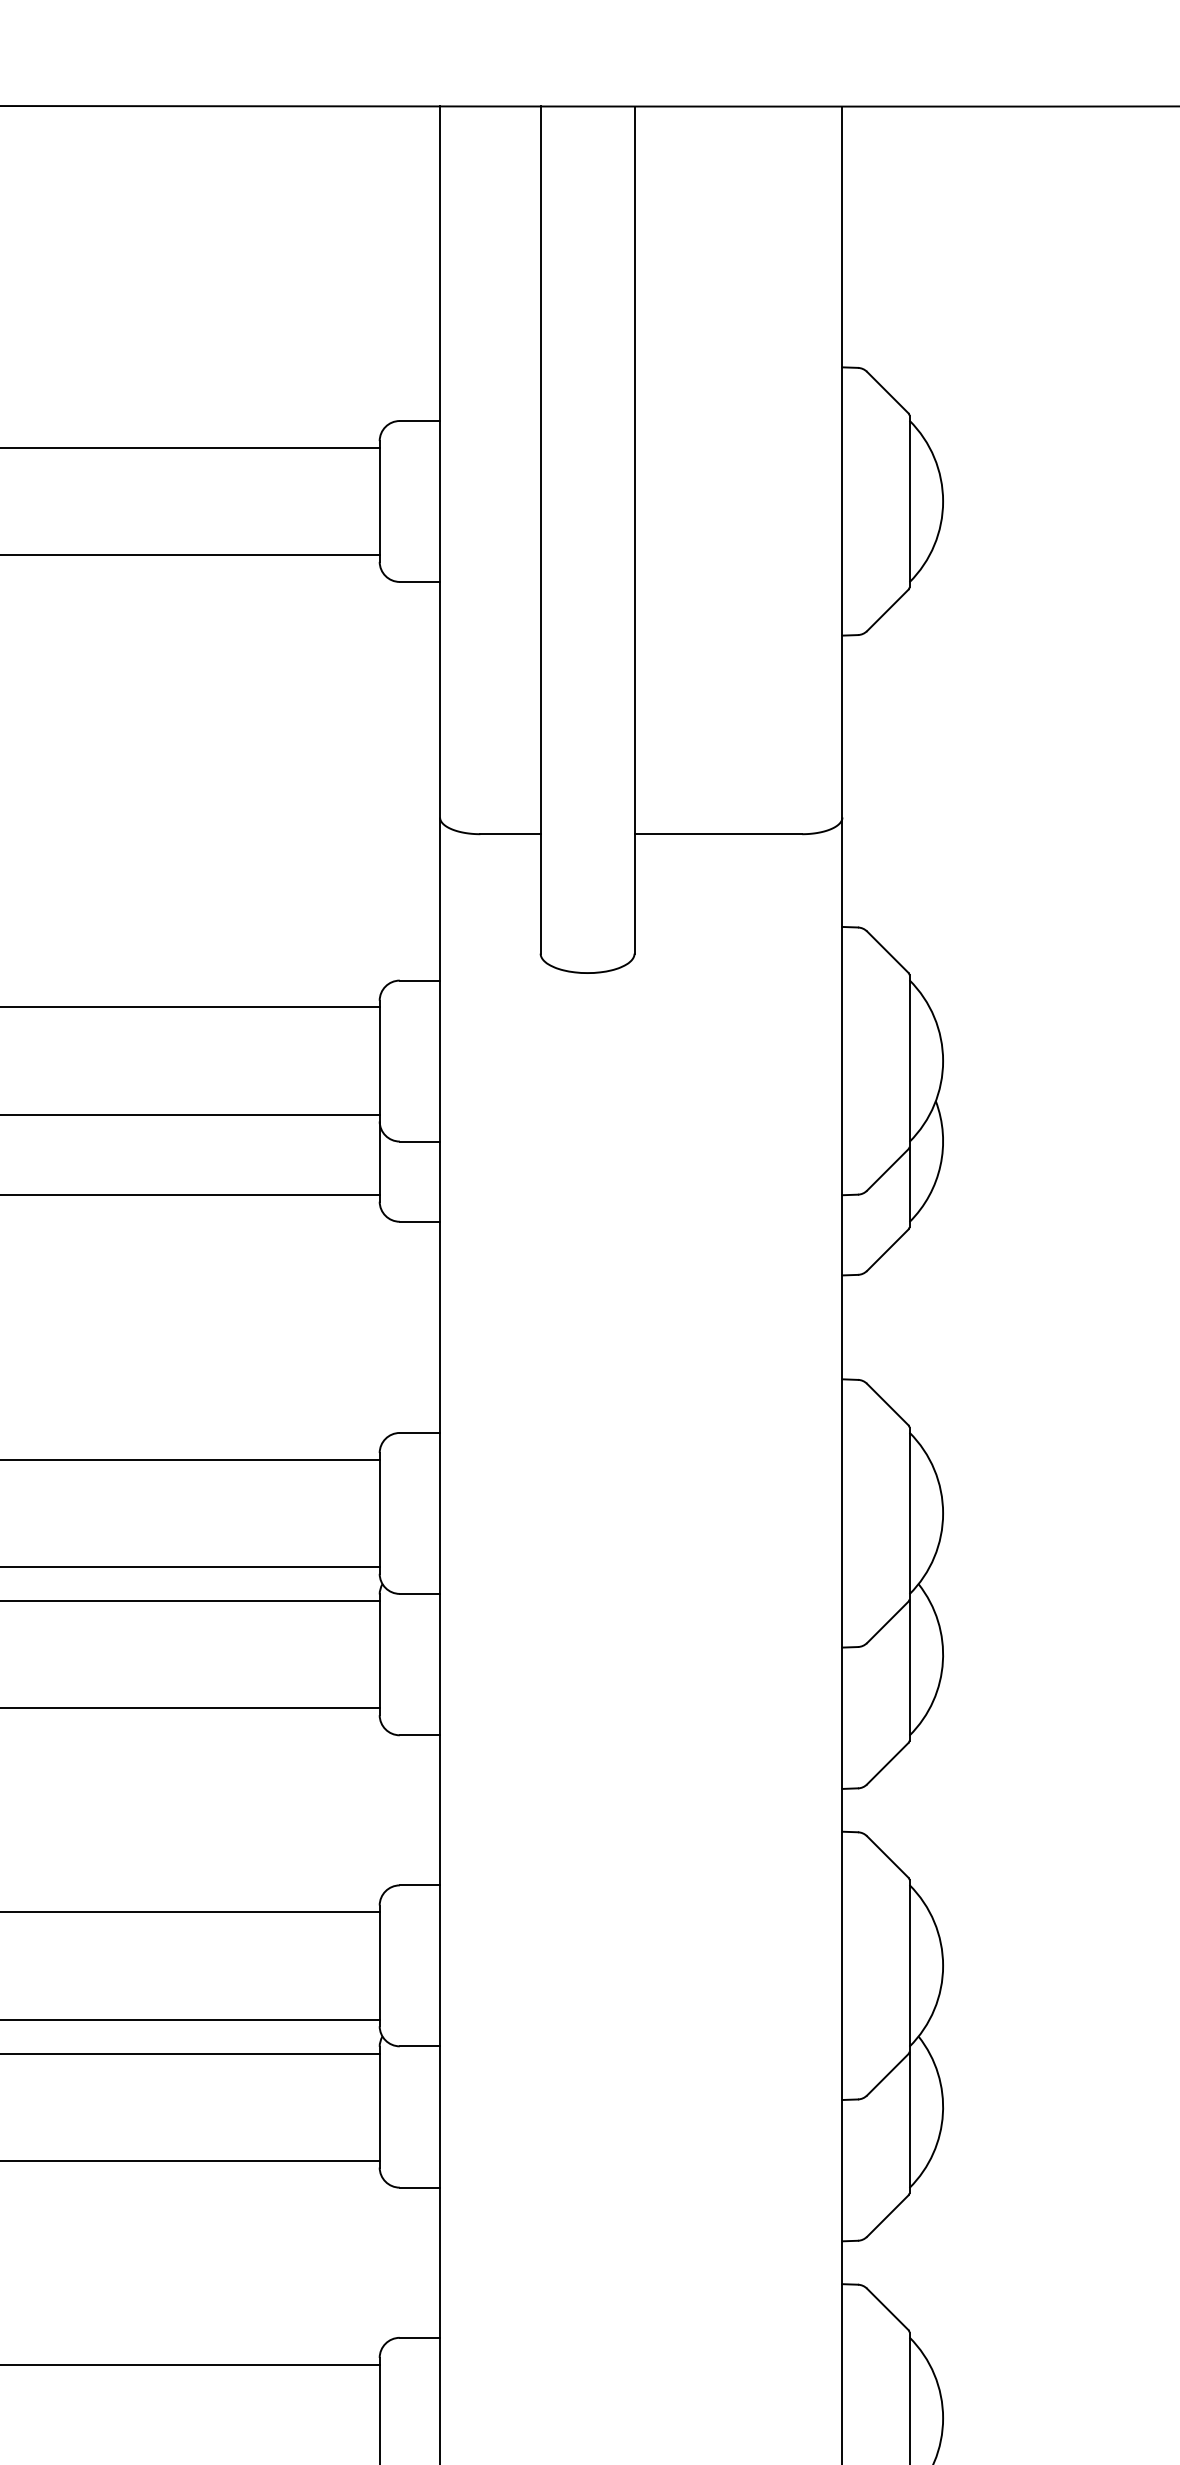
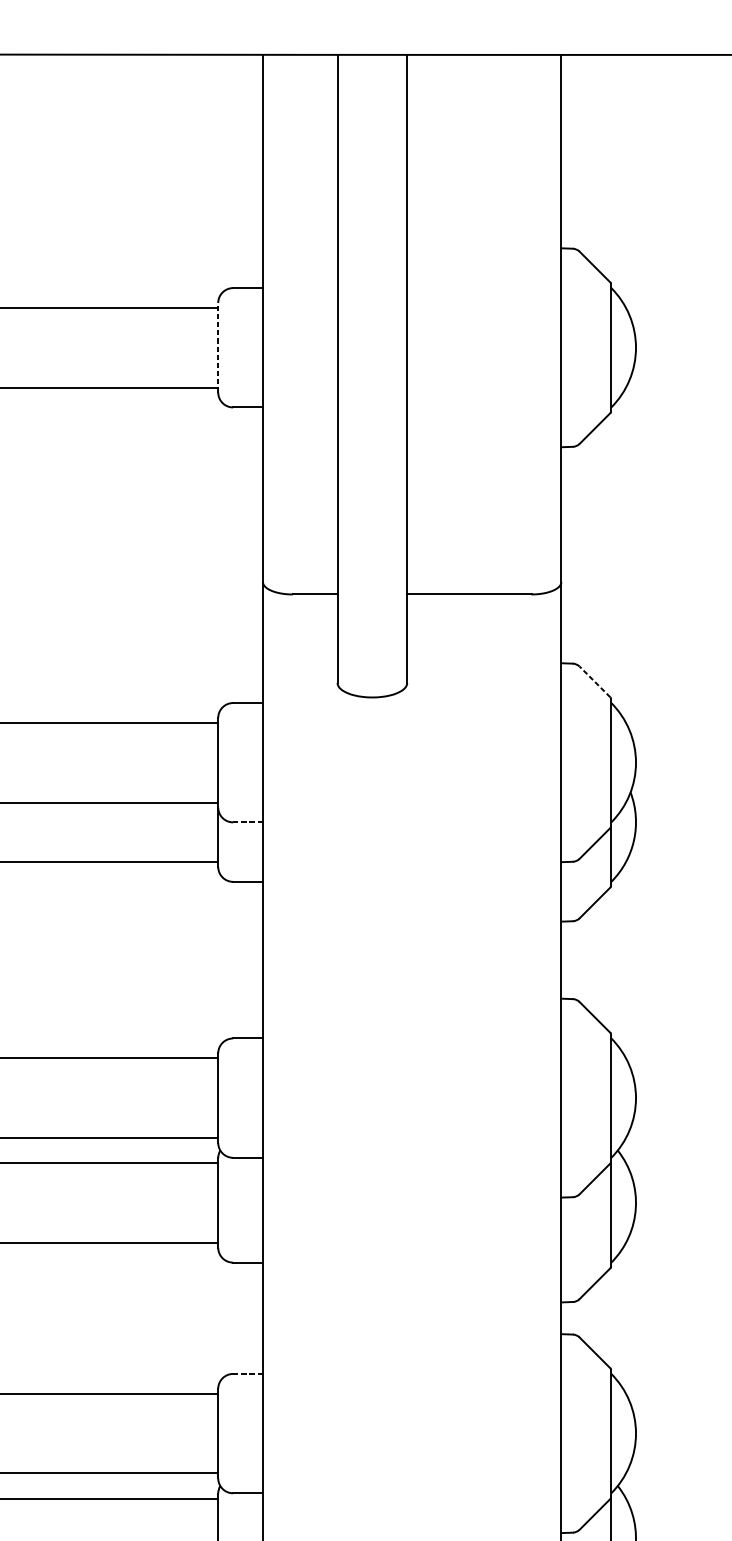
line: (379, 500) -> (218, 347), solid -> dashed
line: (887, 951) -> (594, 681), solid -> dashed
line: (420, 1141) -> (248, 822), solid -> dashed
line: (420, 1885) -> (248, 1374), solid -> dashed

